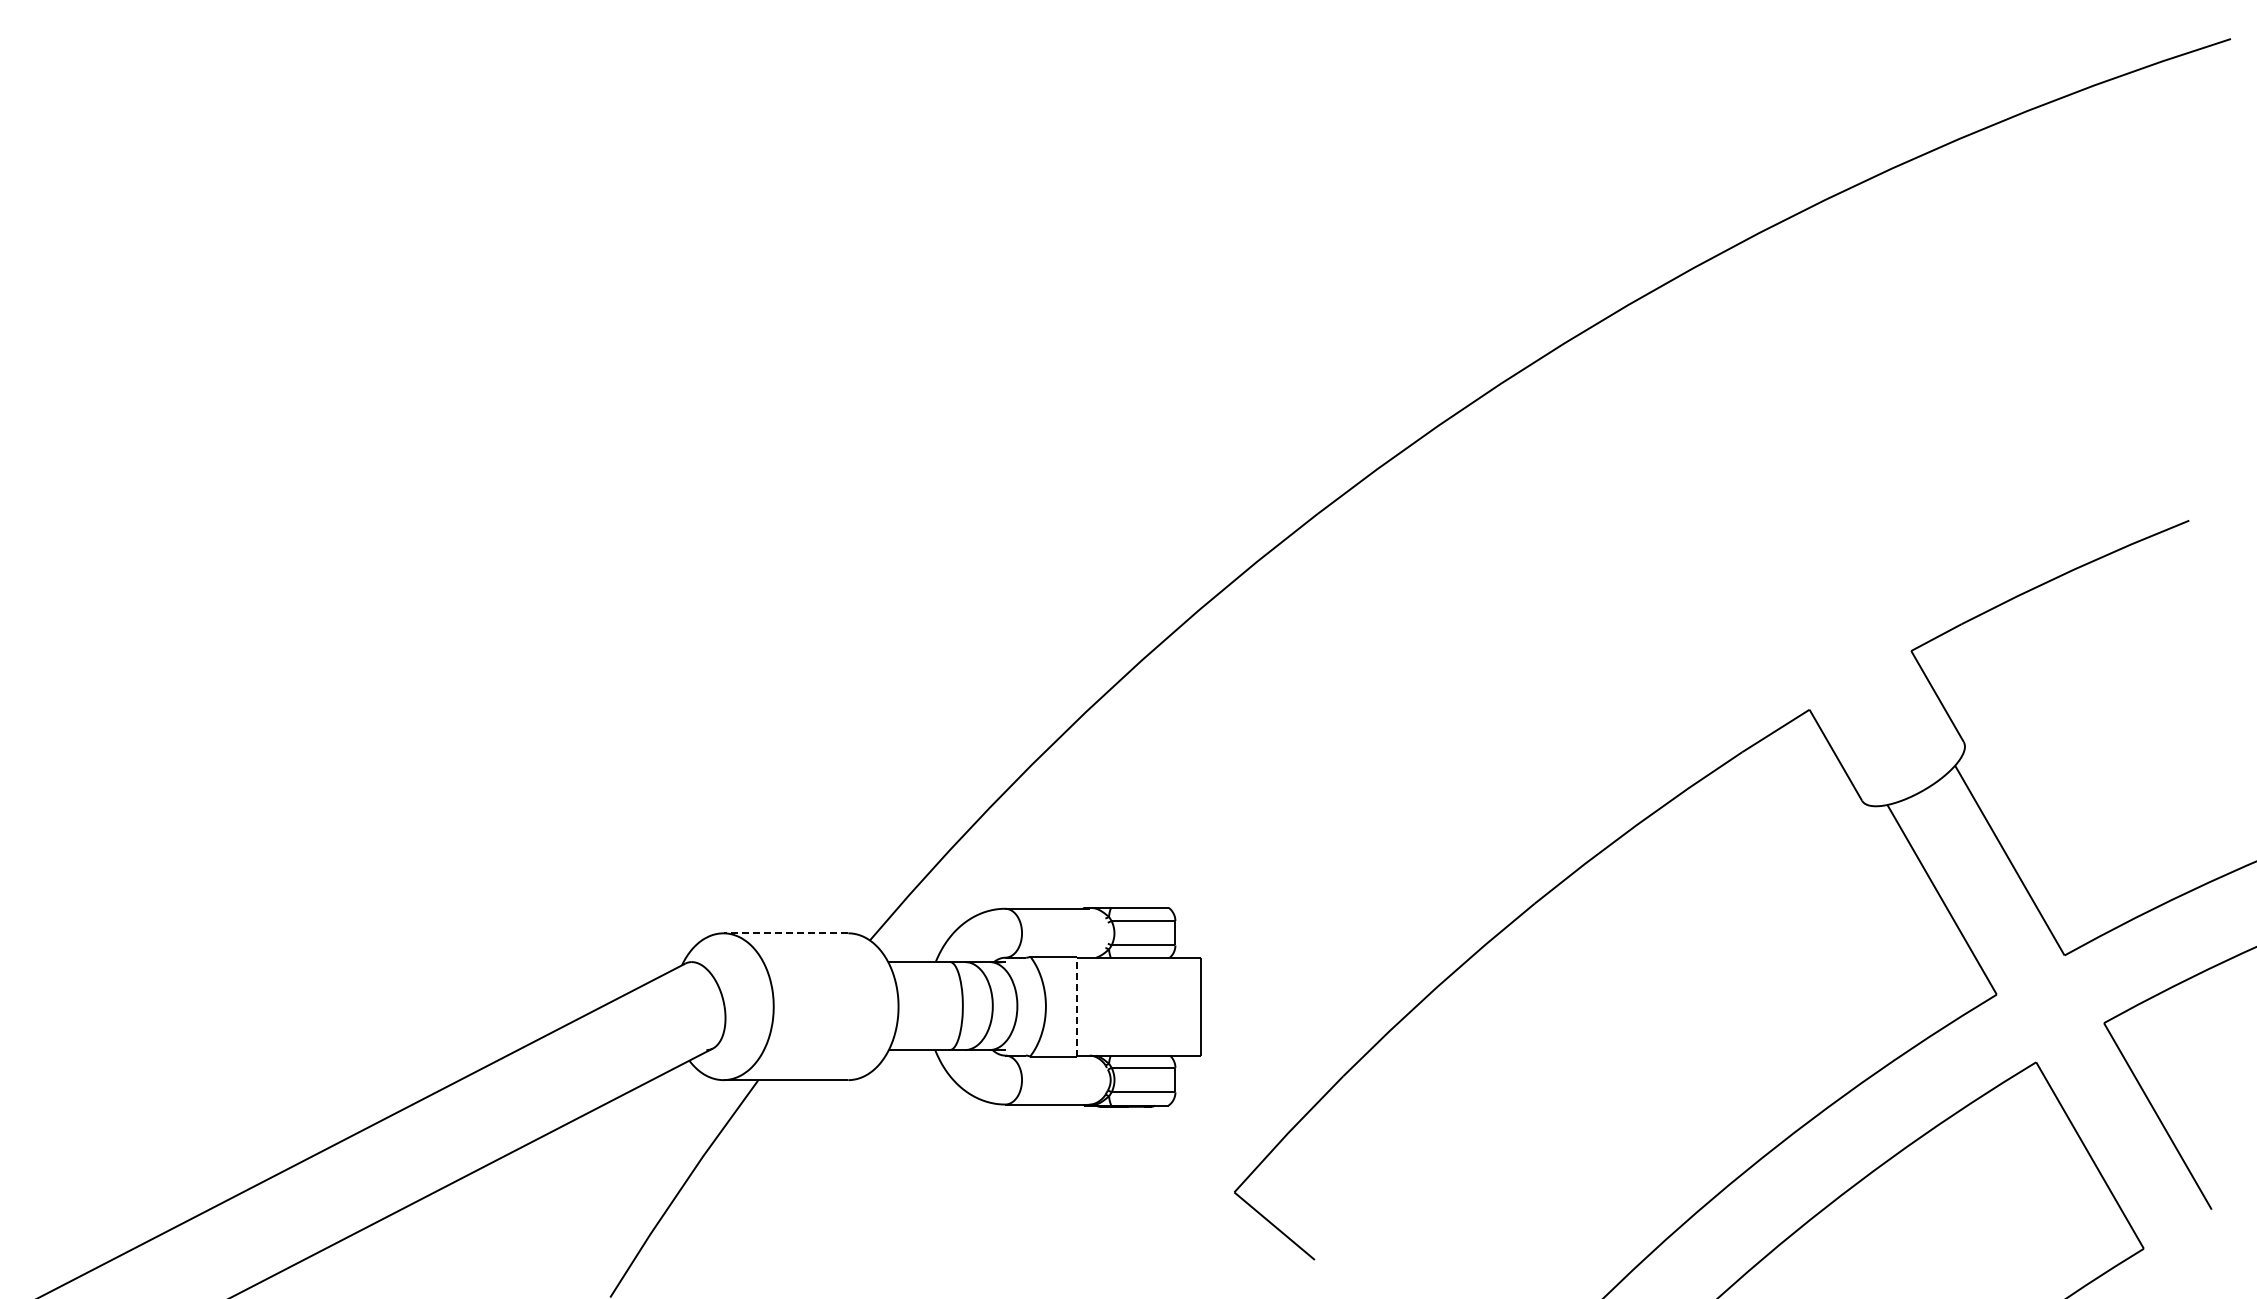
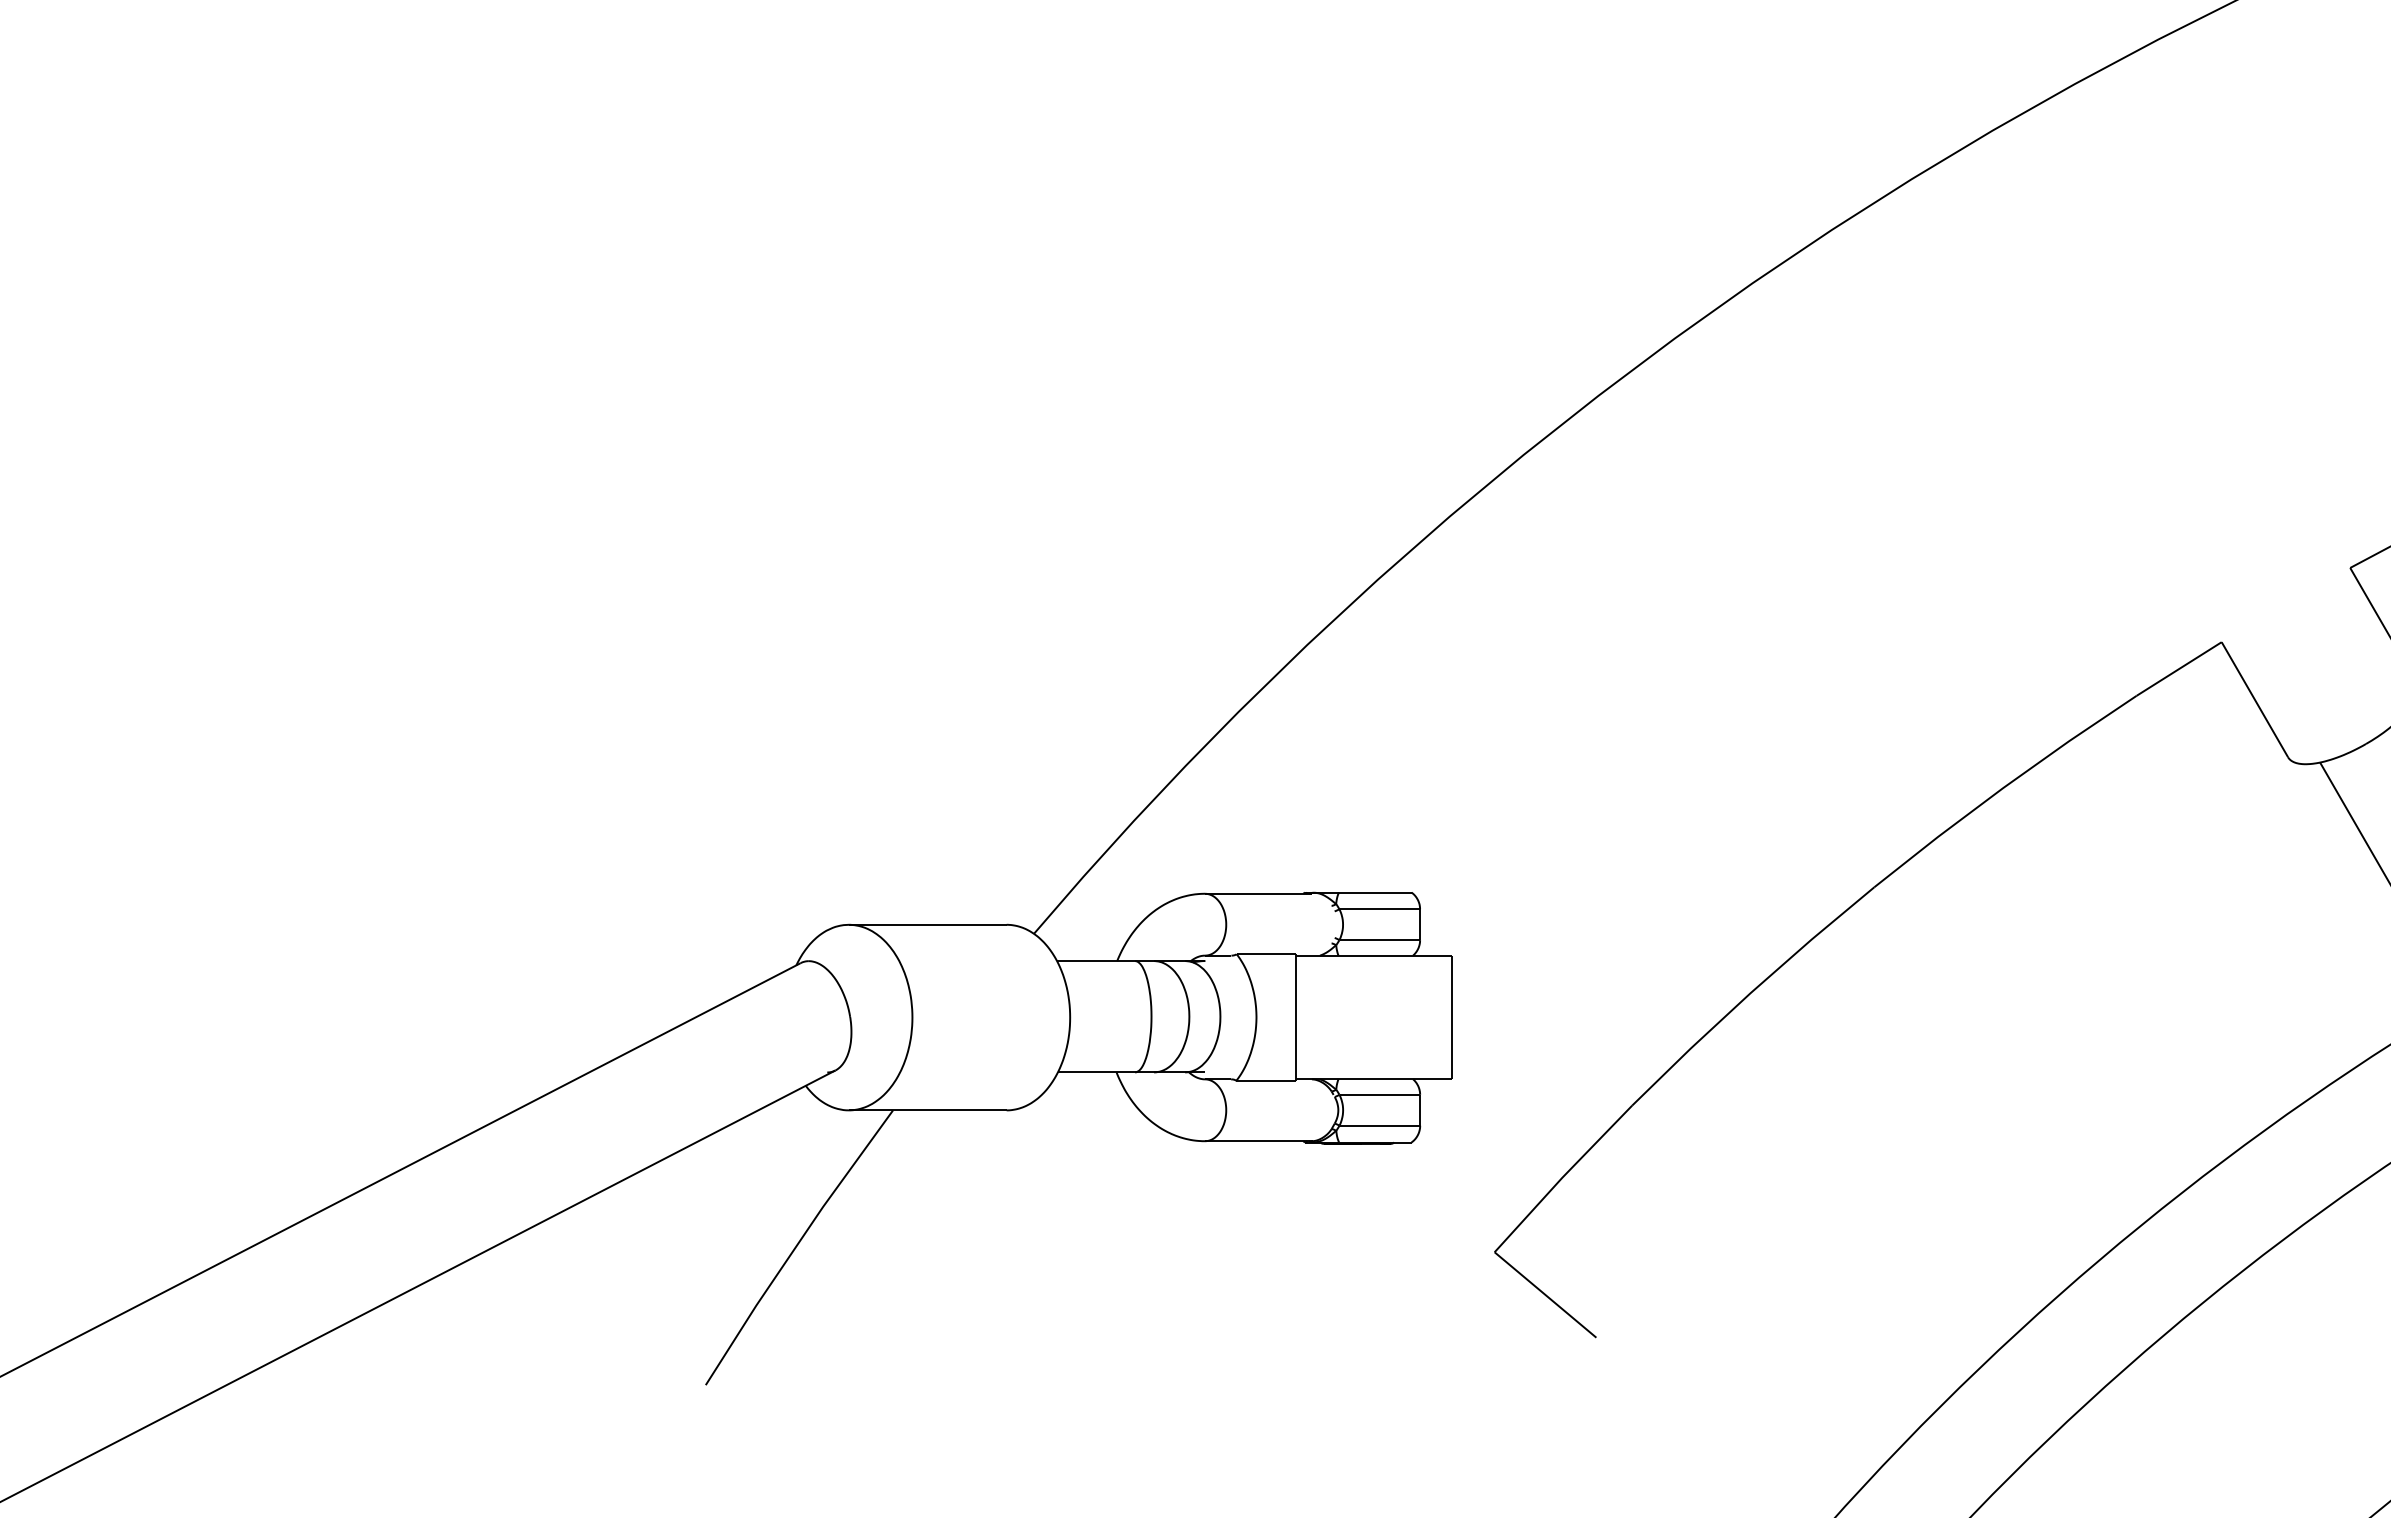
line: (785, 933) -> (927, 925), dashed -> solid
line: (1077, 1006) -> (1296, 1017), dashed -> solid

